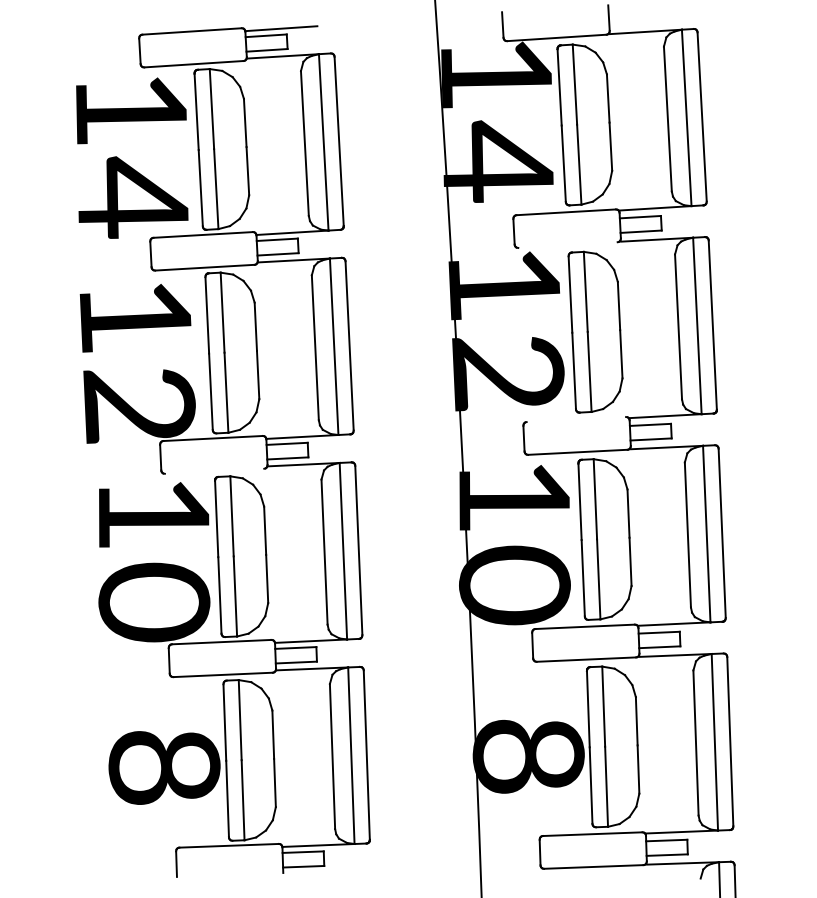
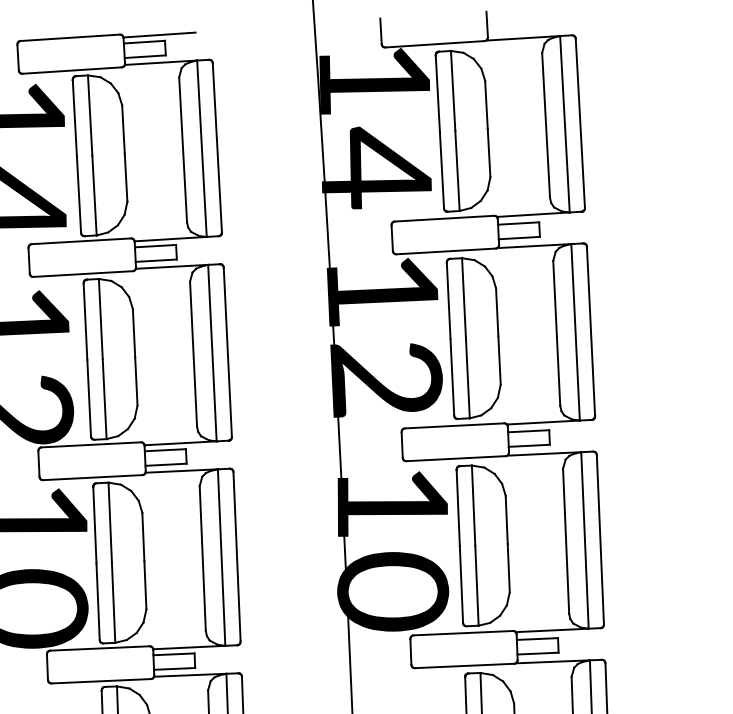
line: (567, 244) -> (445, 250), added
line: (576, 419) -> (454, 425), added
line: (214, 470) -> (92, 476), added

